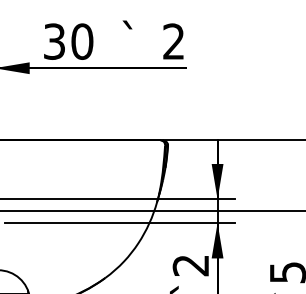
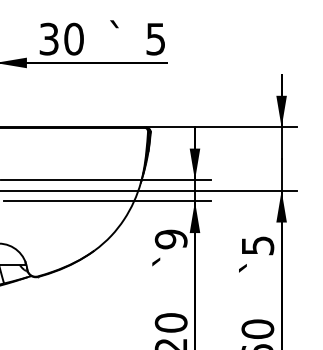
text: (173, 40) -> (155, 38), 2 -> 5
text: (191, 265) -> (171, 239), 2 -> 9

